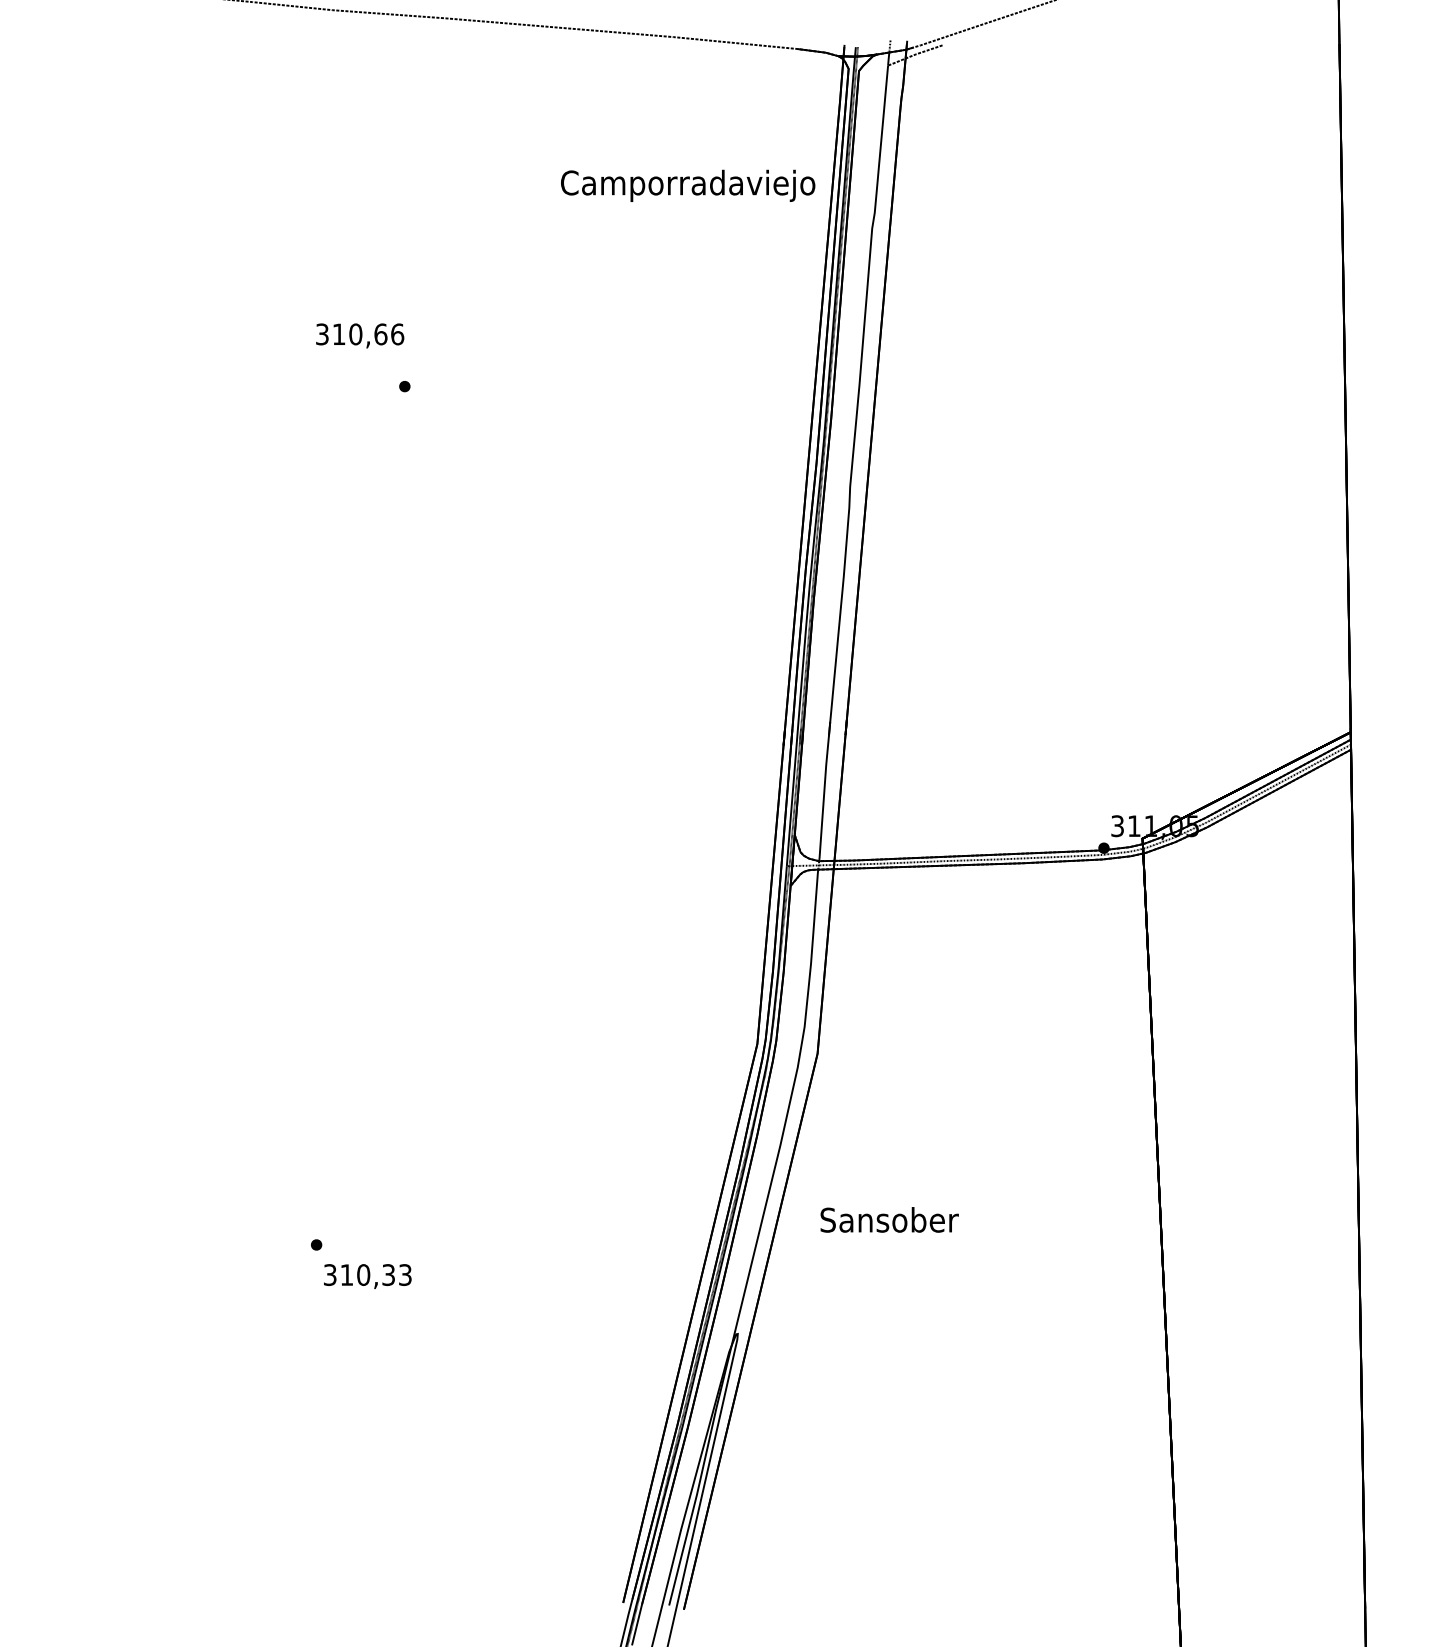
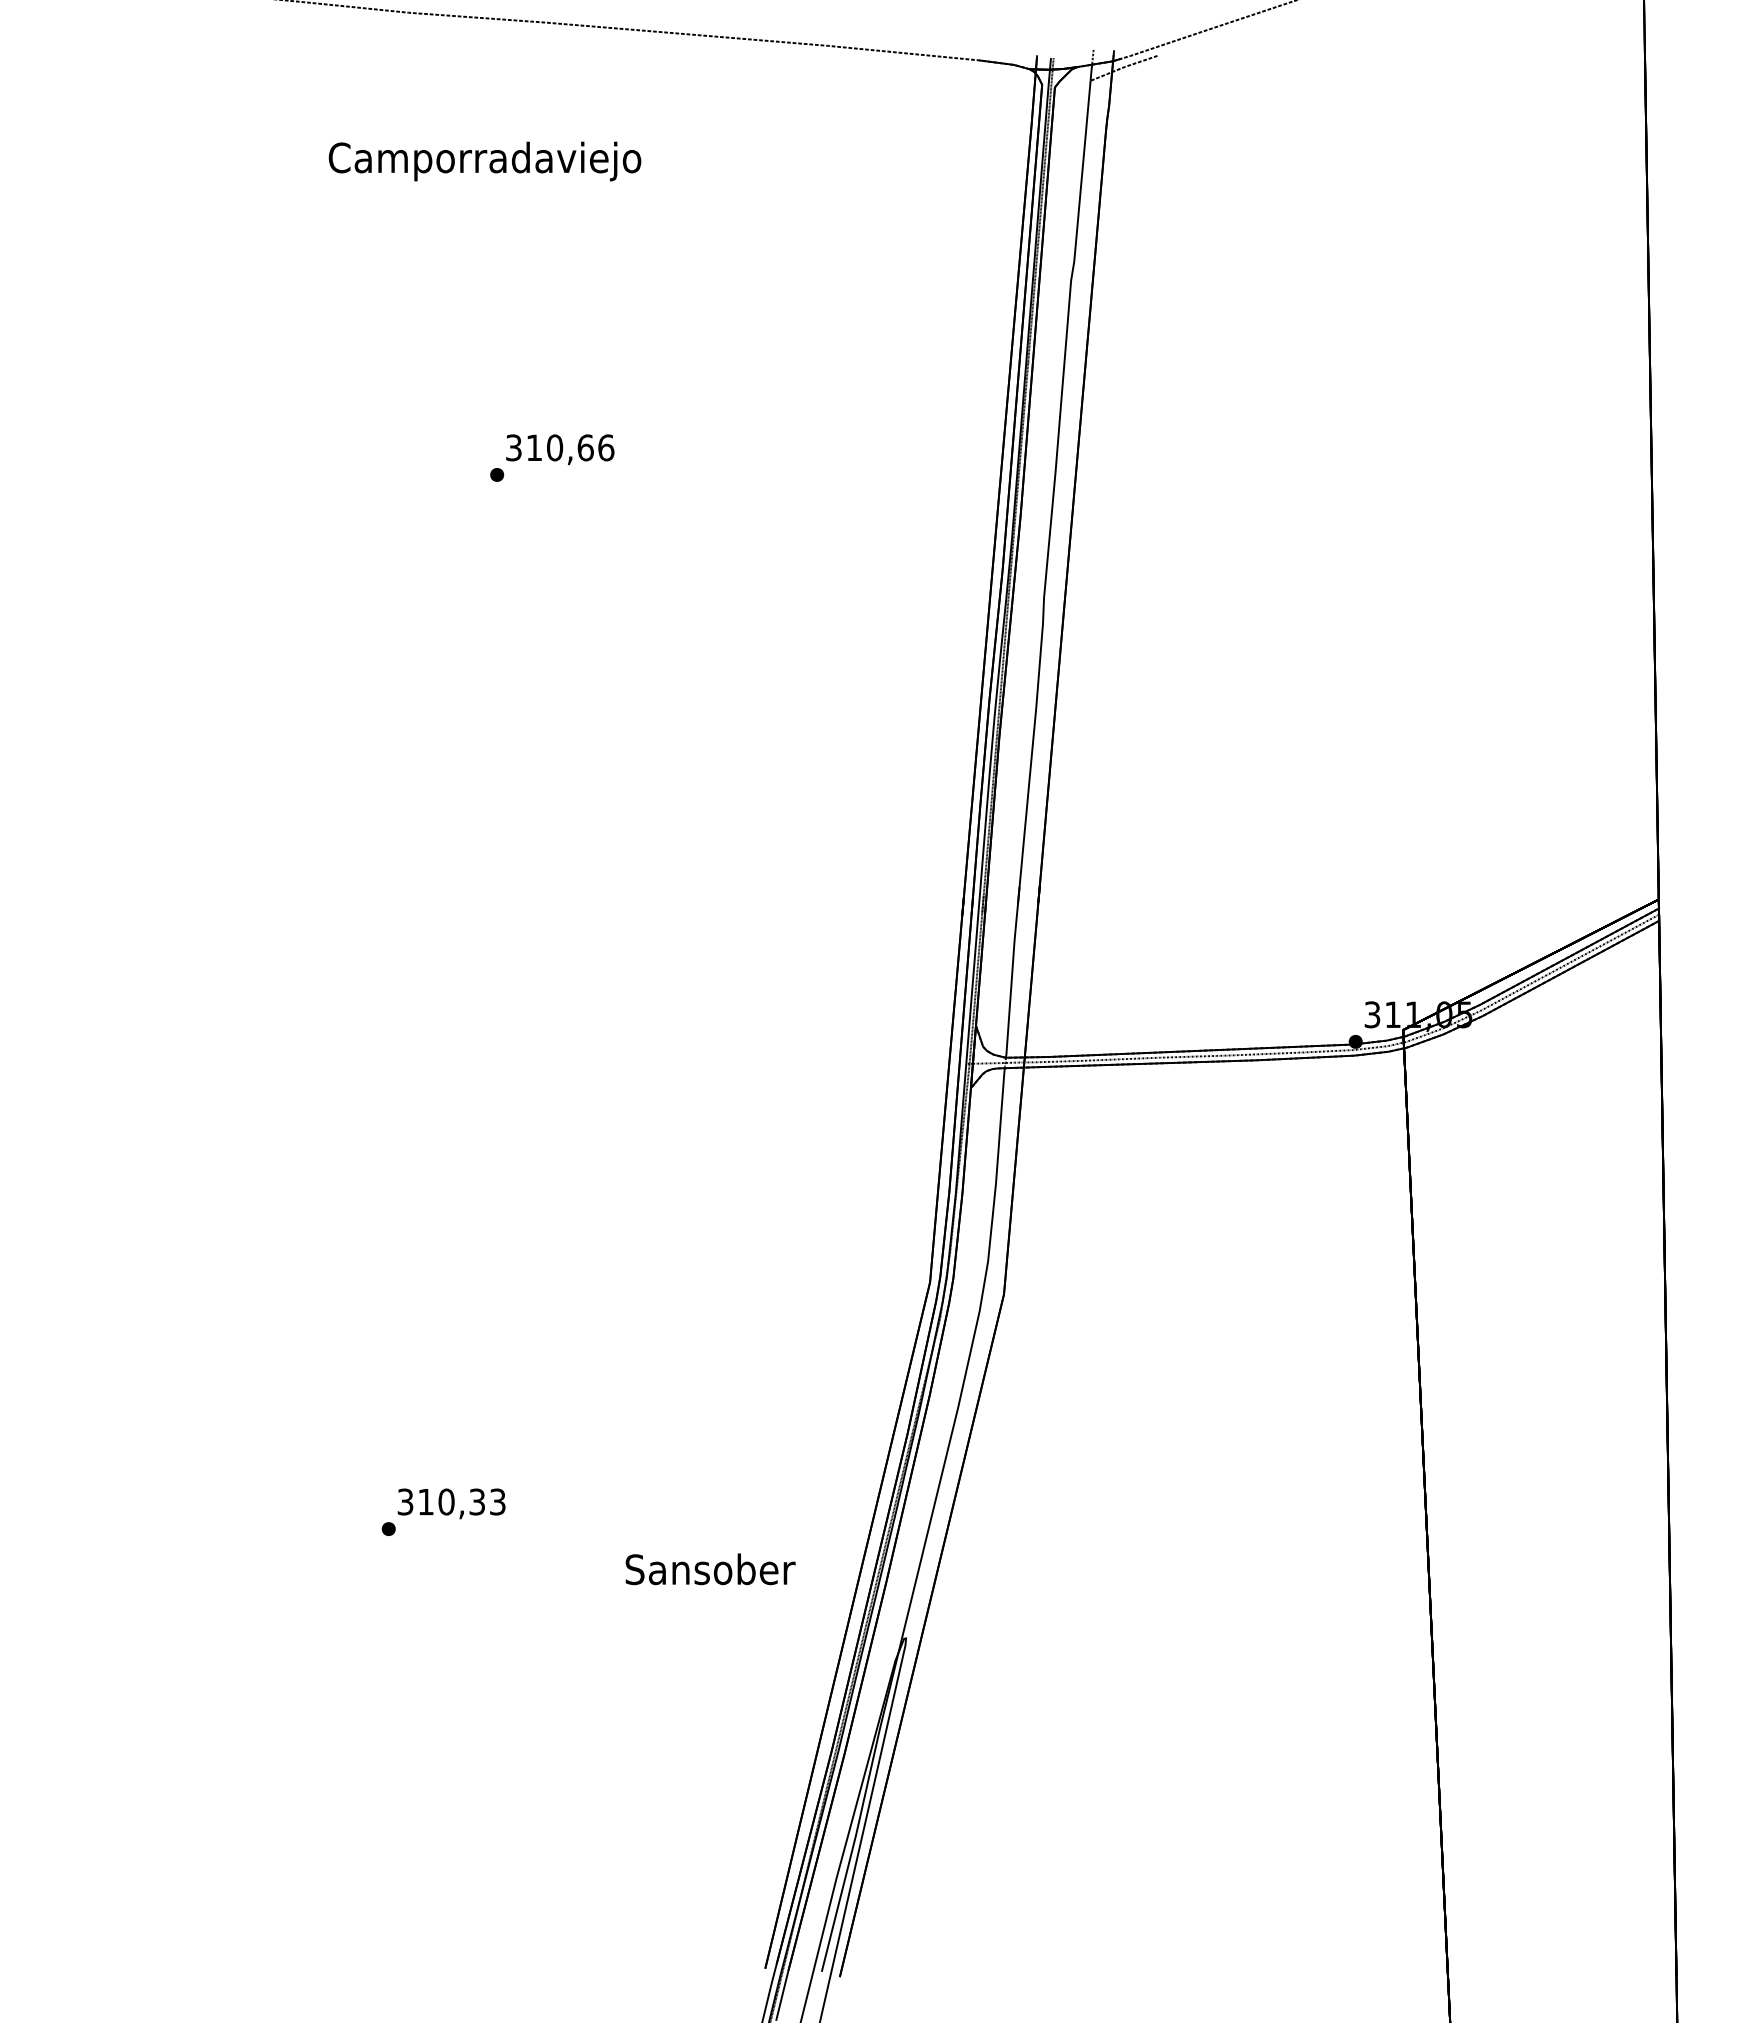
text: (687, 185) -> (484, 161), moved
text: (360, 335) -> (560, 449), moved
text: (889, 1220) -> (710, 1569), moved
text: (367, 1276) -> (451, 1503), moved

